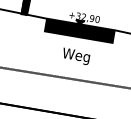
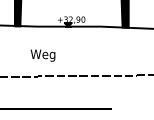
fill: (79, 30) -> (69, 32), removed
text: (75, 56) -> (42, 55), moved

